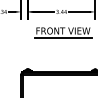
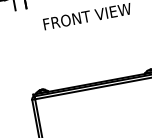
line: (62, 37) -> (88, 27), removed

